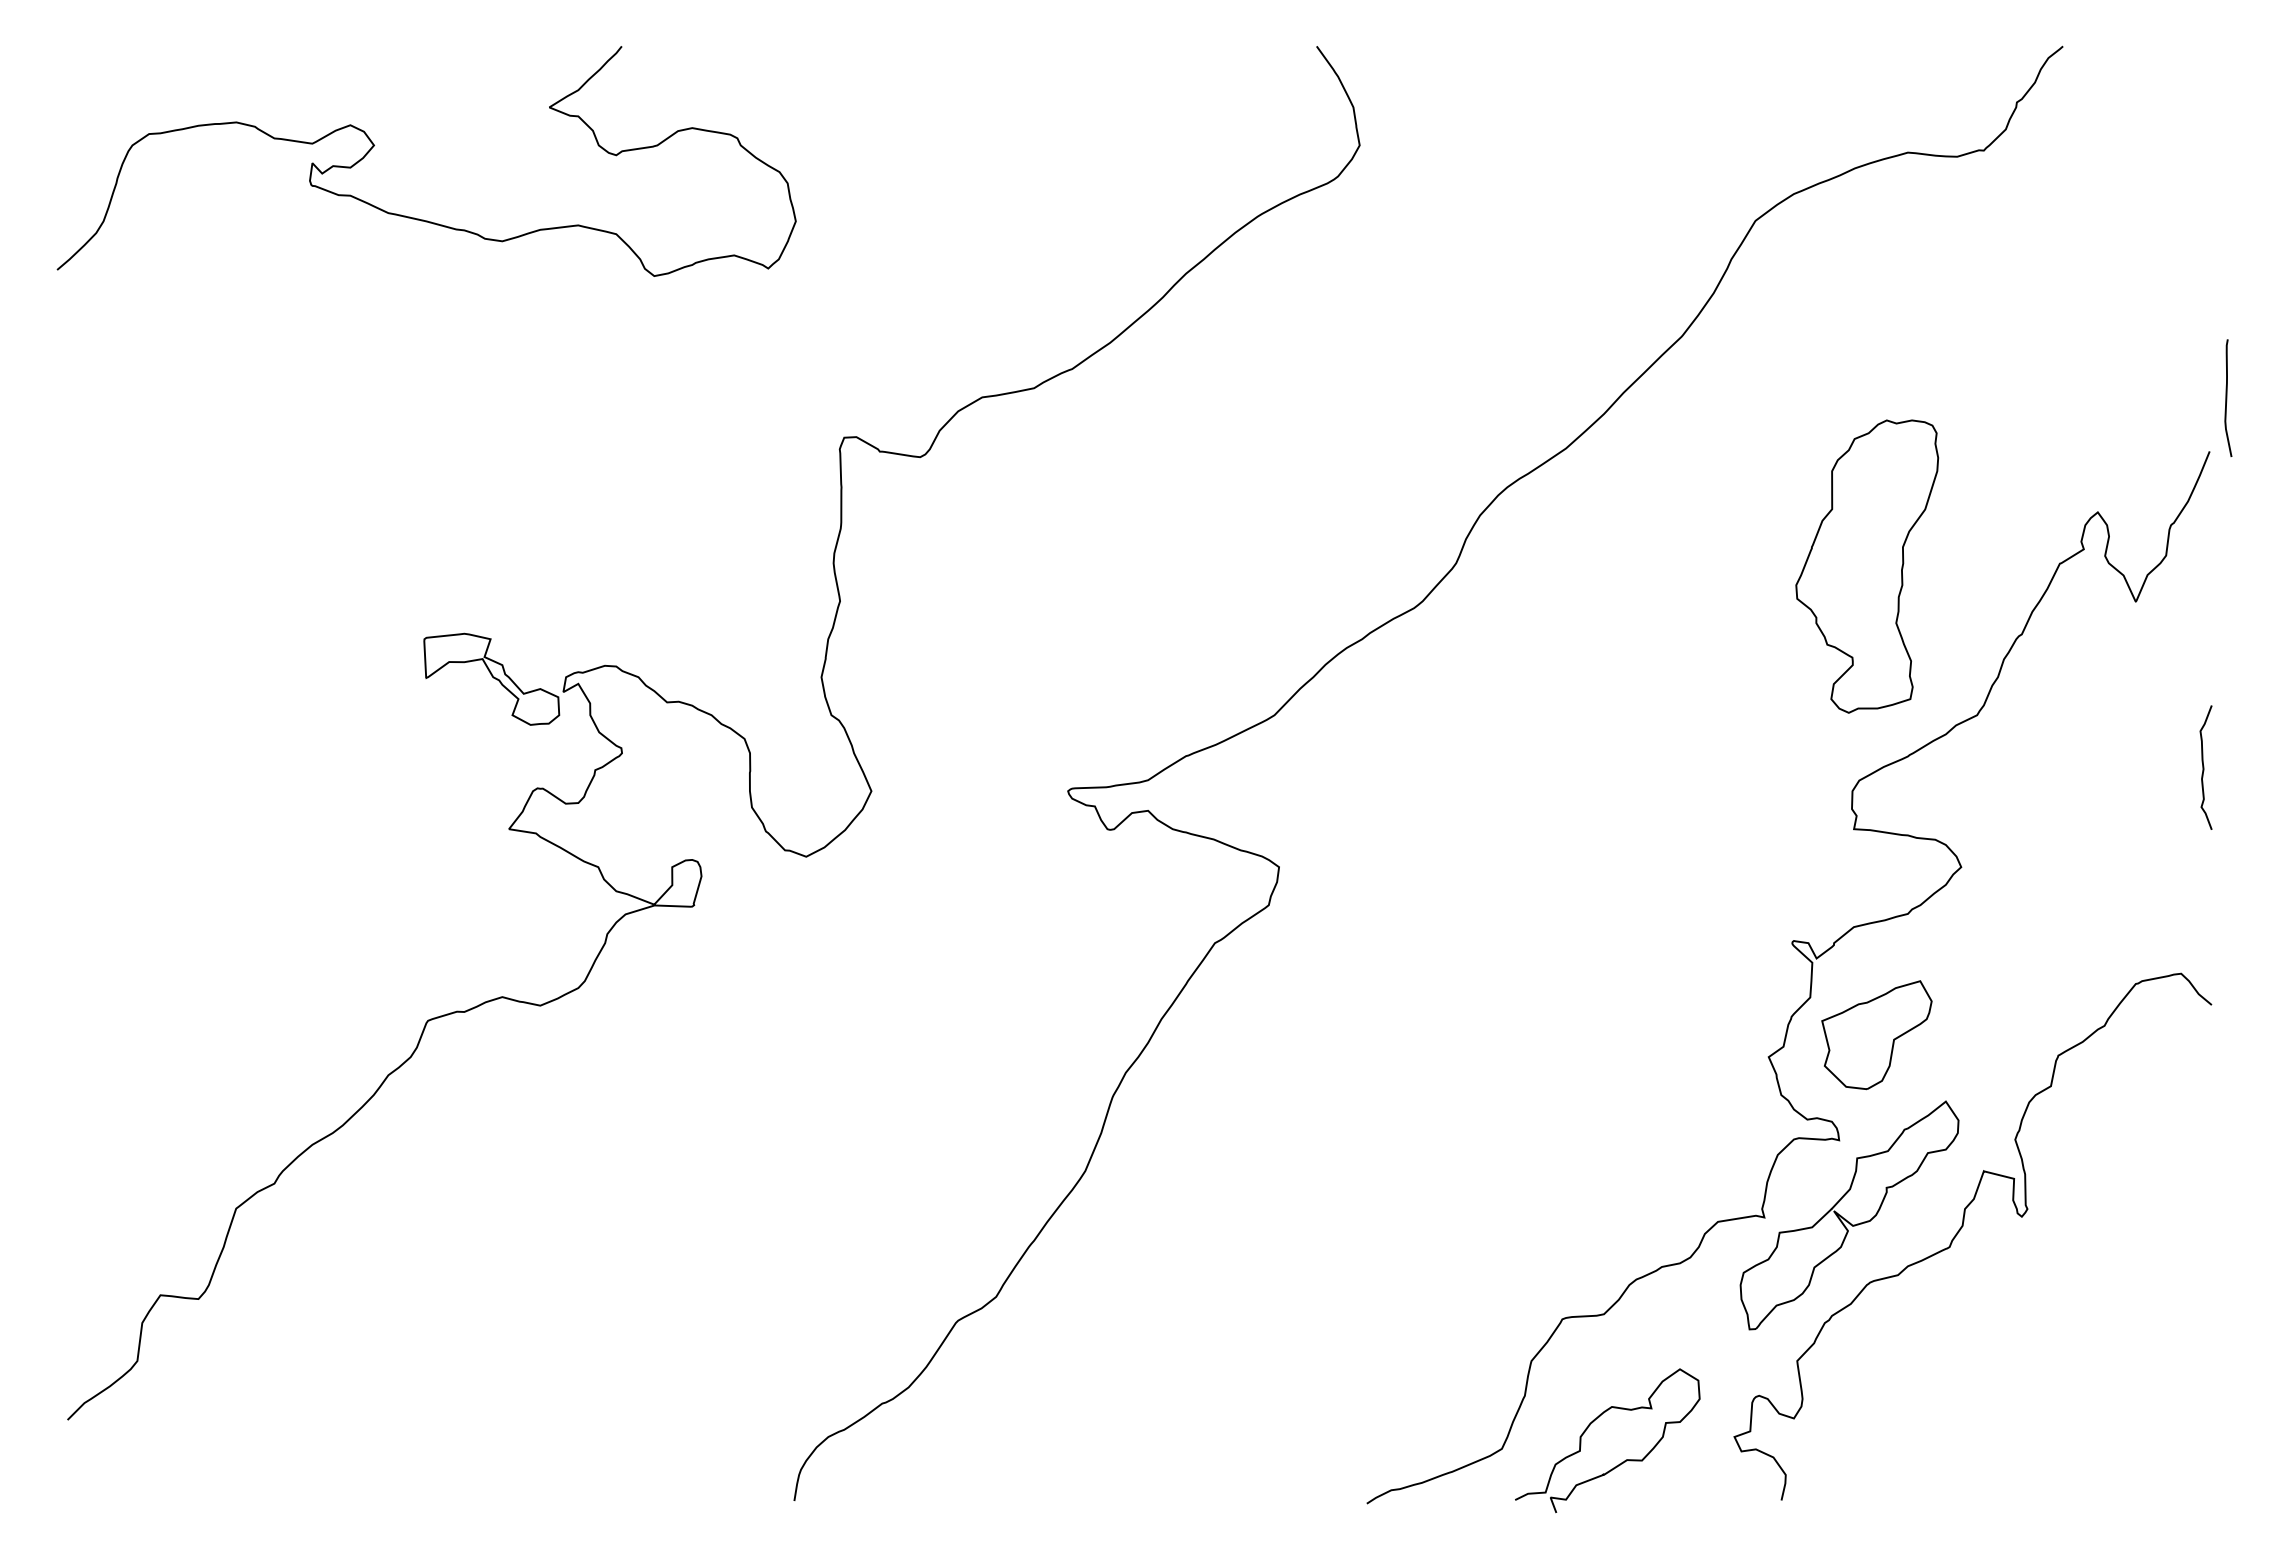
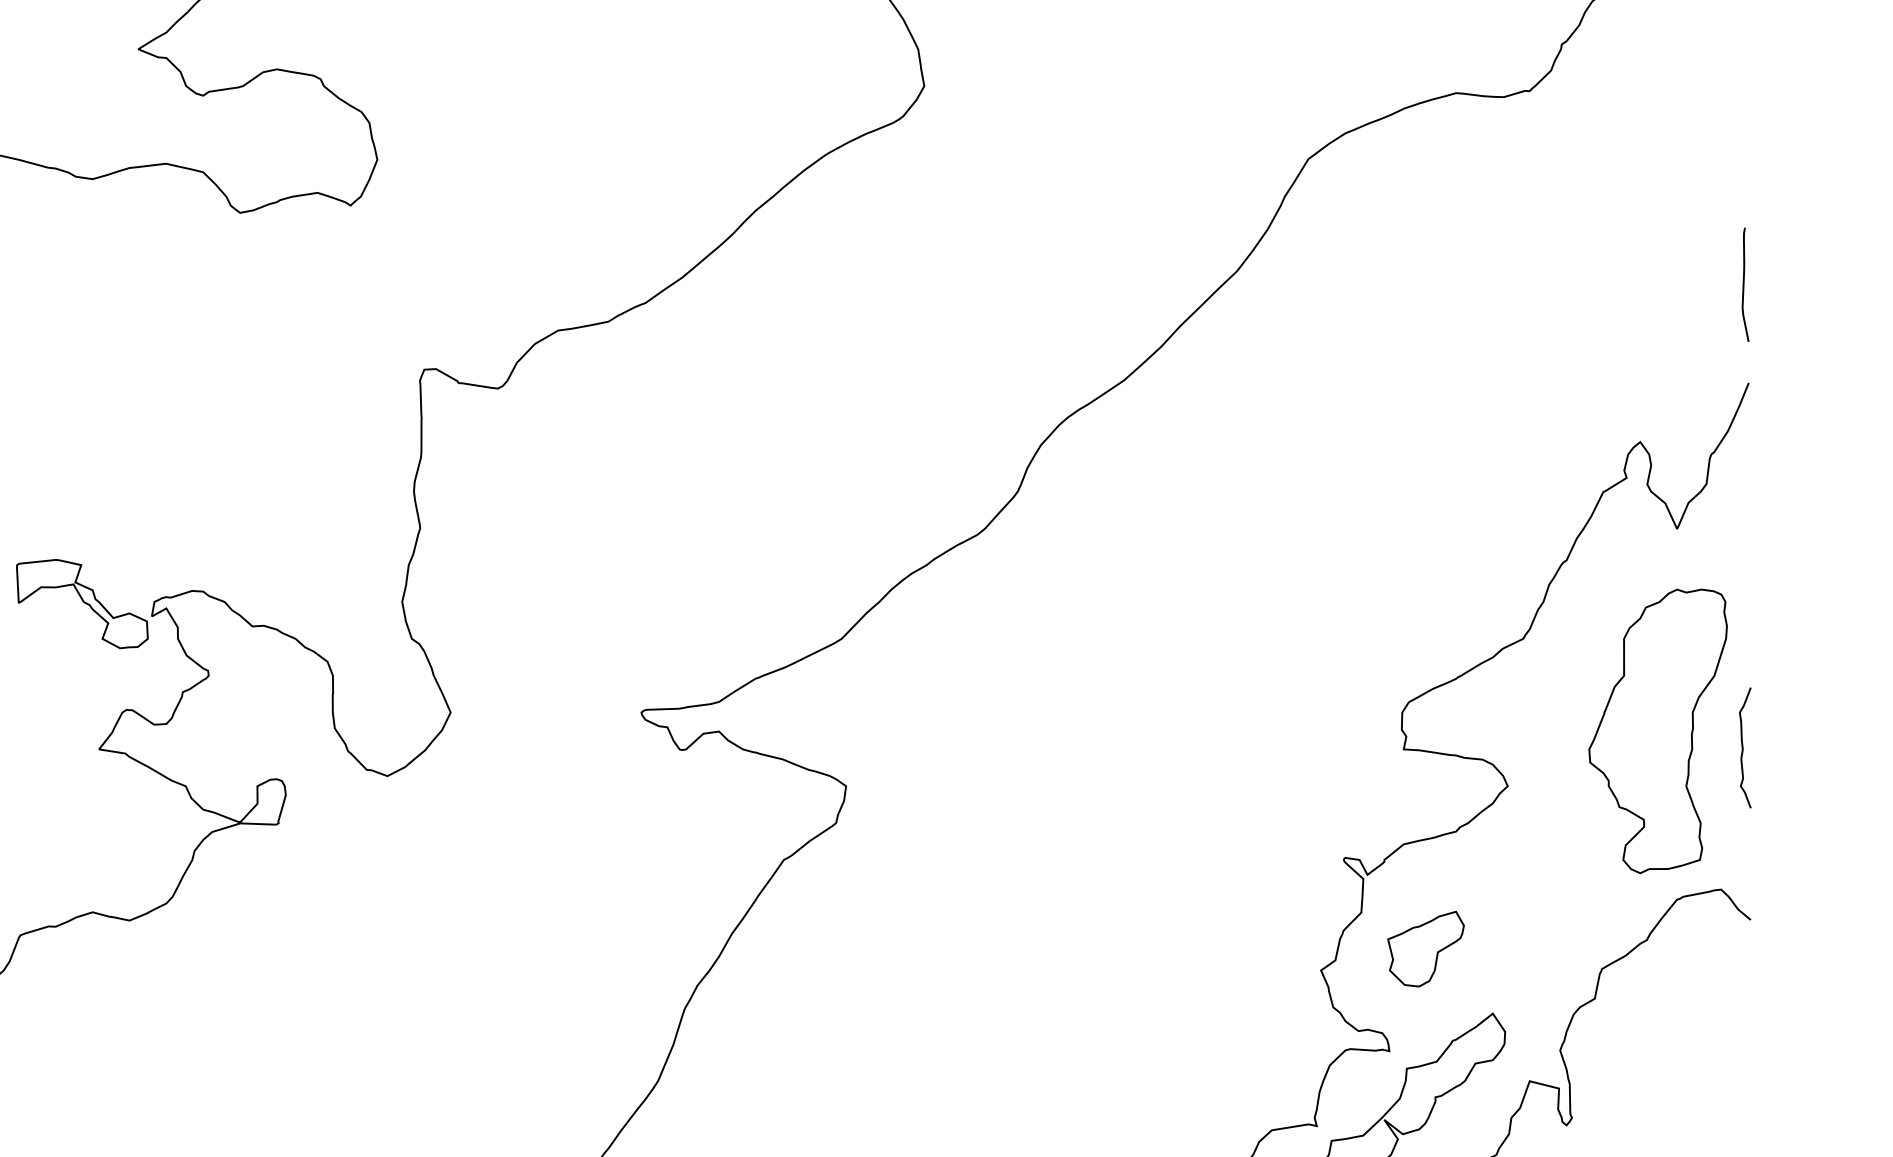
curve: (2227, 397) -> (1744, 284), moved
part: (1867, 566) -> (1658, 731), moved
curve: (2204, 767) -> (1743, 747), moved
part: (1876, 1034) -> (1425, 948), size x0.71

